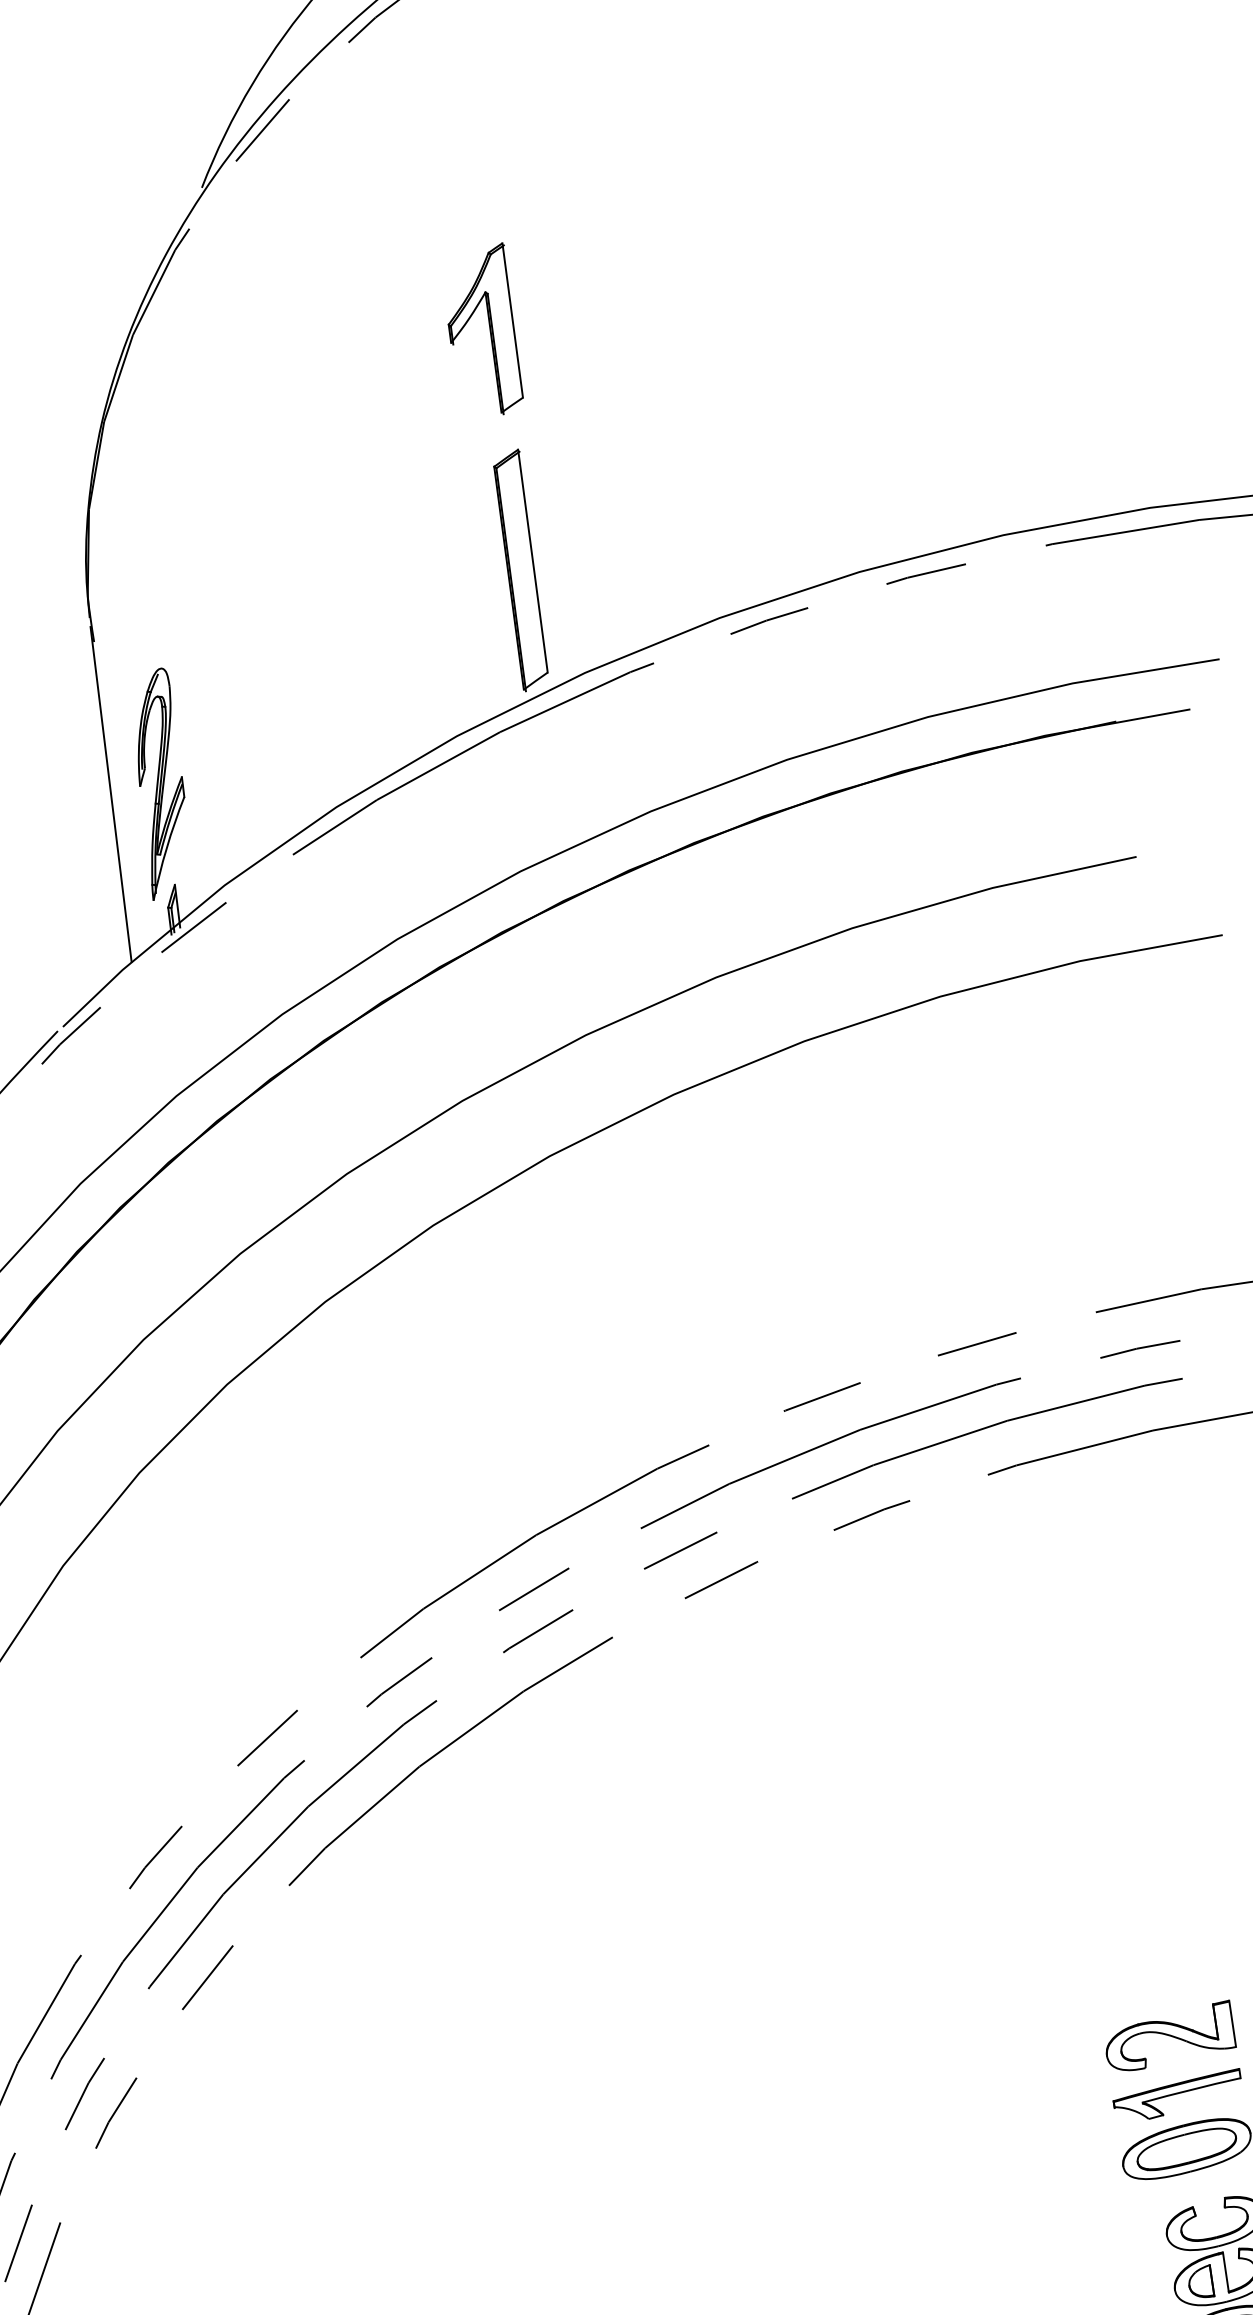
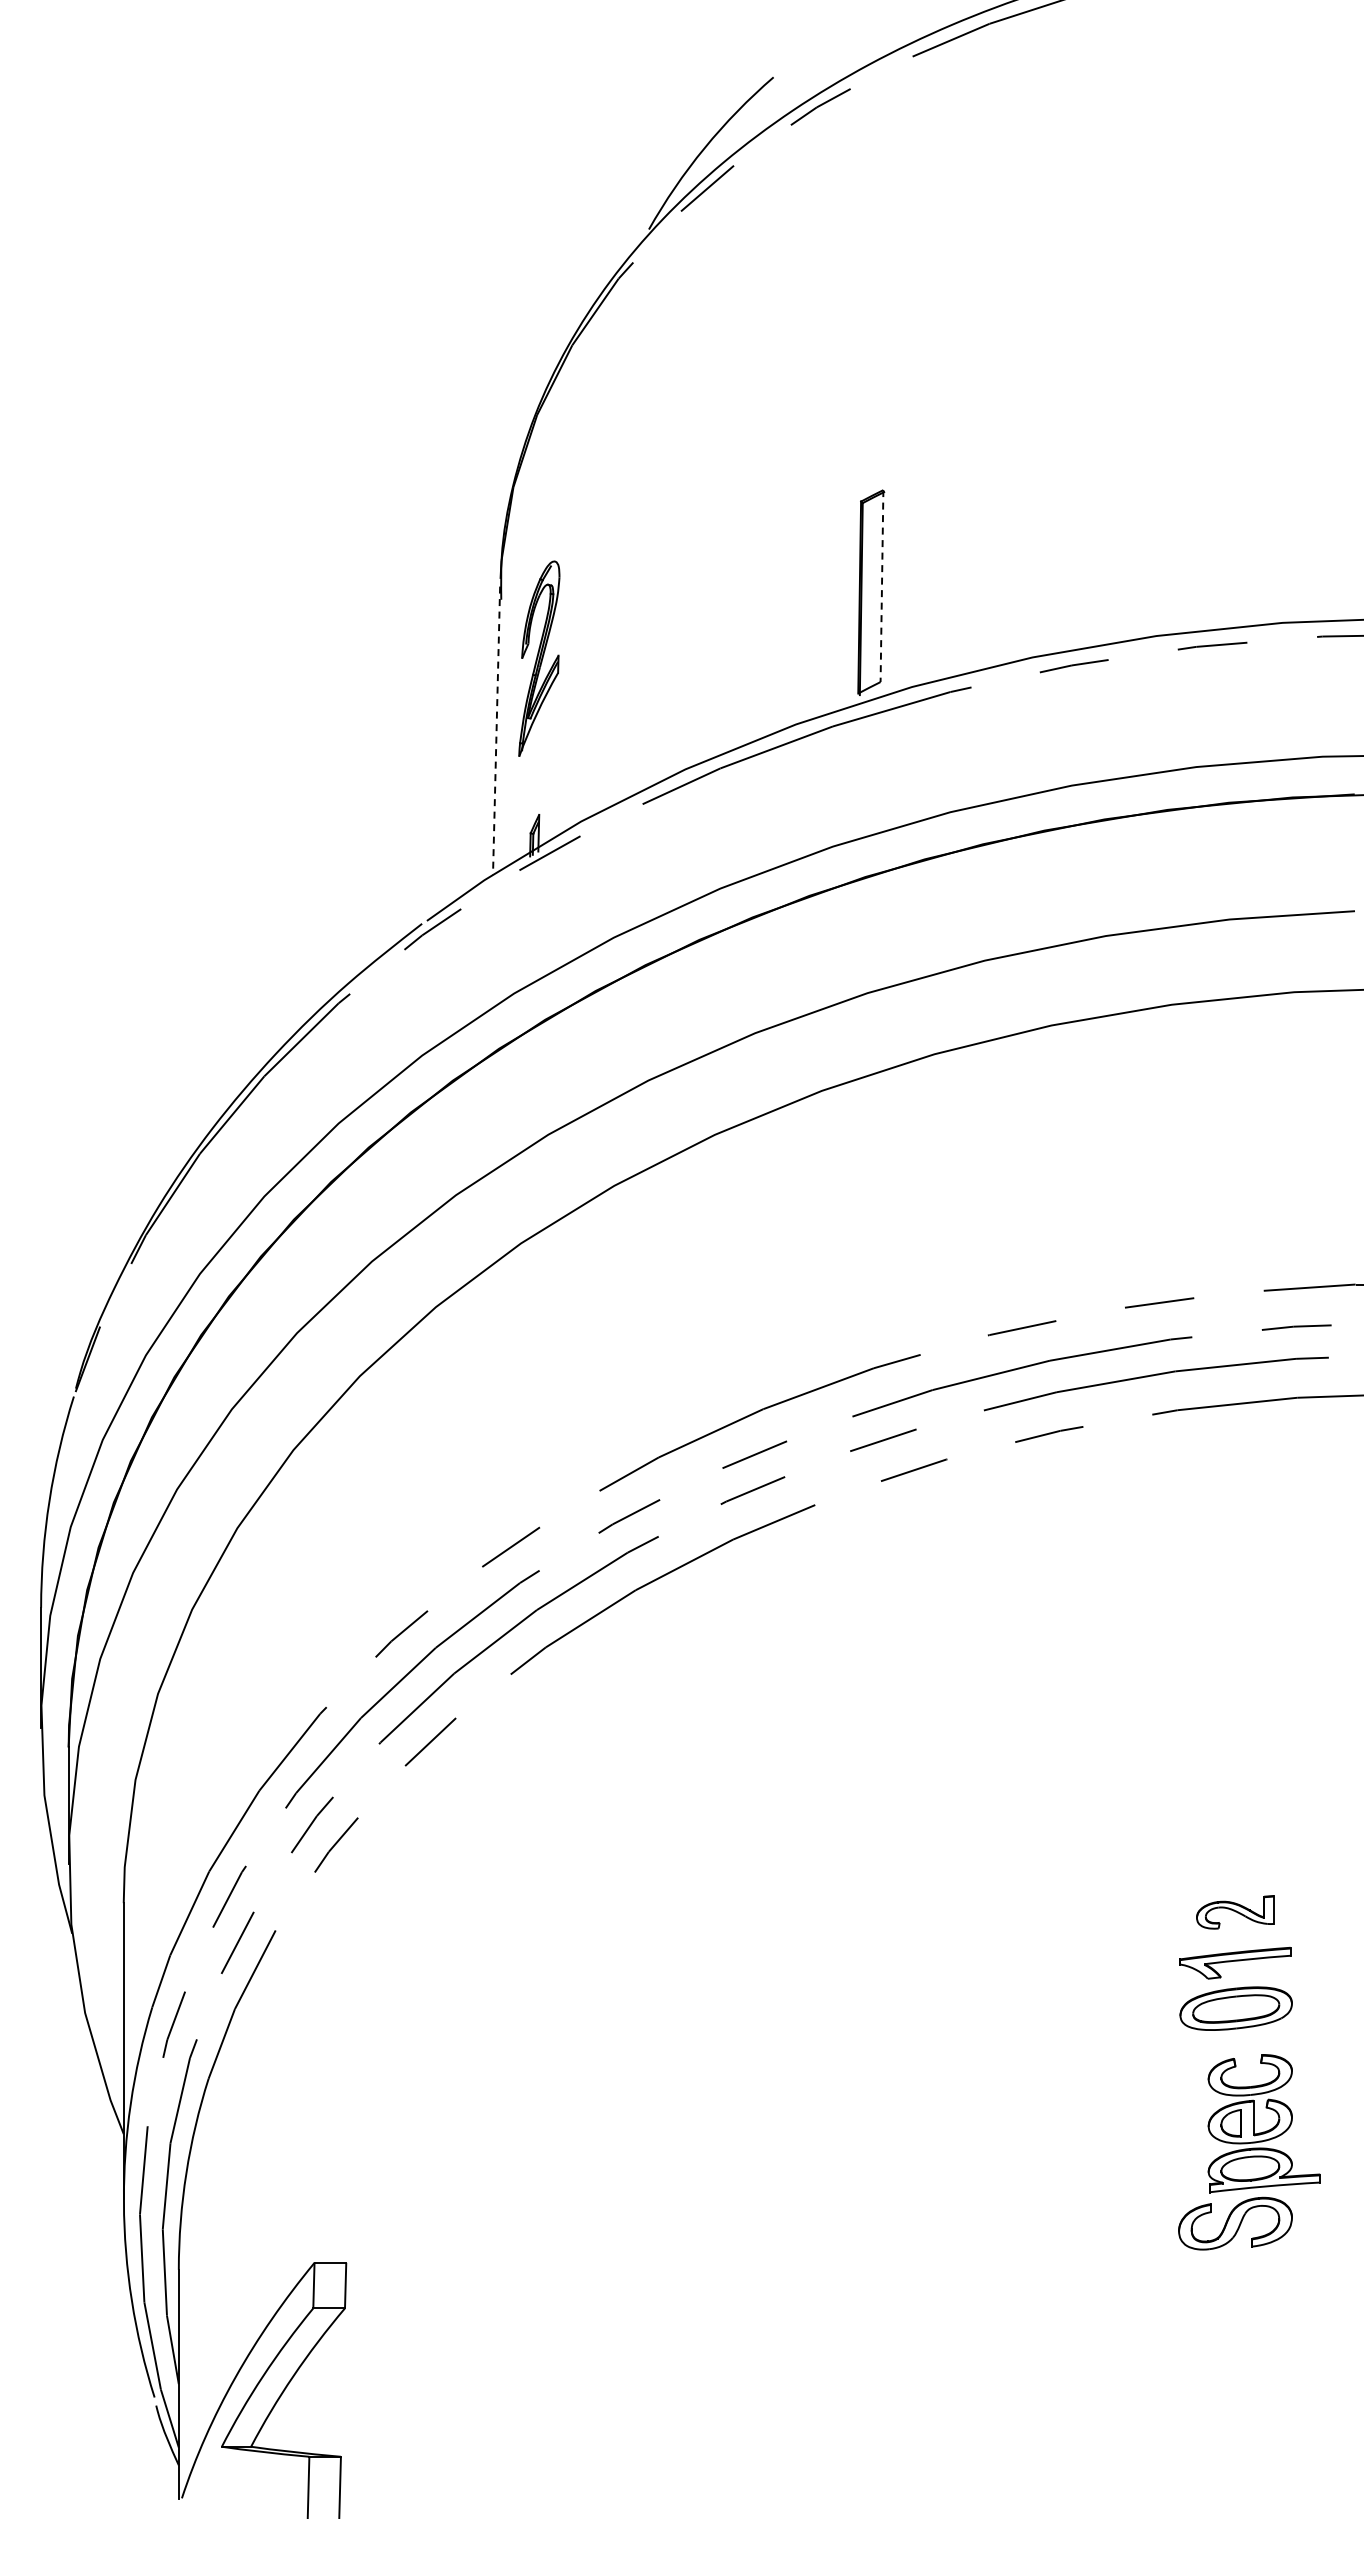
part: (482, 331) -> (868, 385), removed
line: (532, 561) -> (881, 586), solid -> dashed
part: (160, 783) -> (539, 658), moved
line: (111, 795) -> (496, 731), solid -> dashed
part: (1169, 2037) -> (1235, 1912), size x0.7

